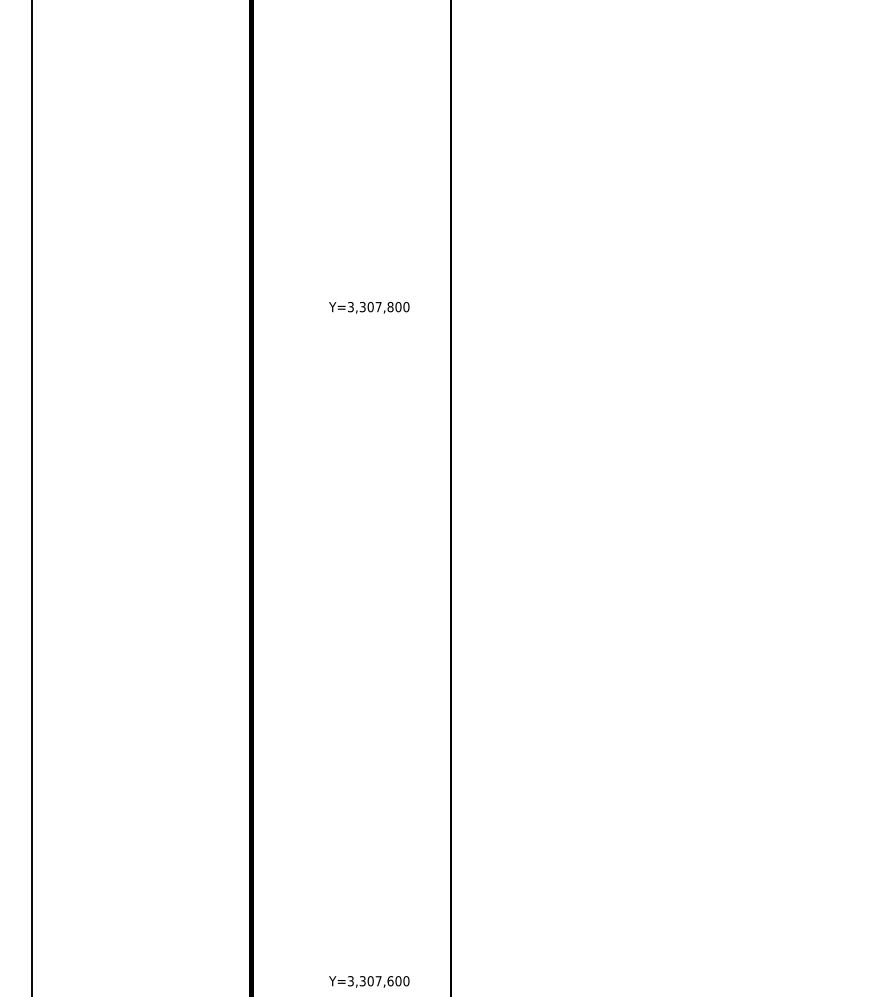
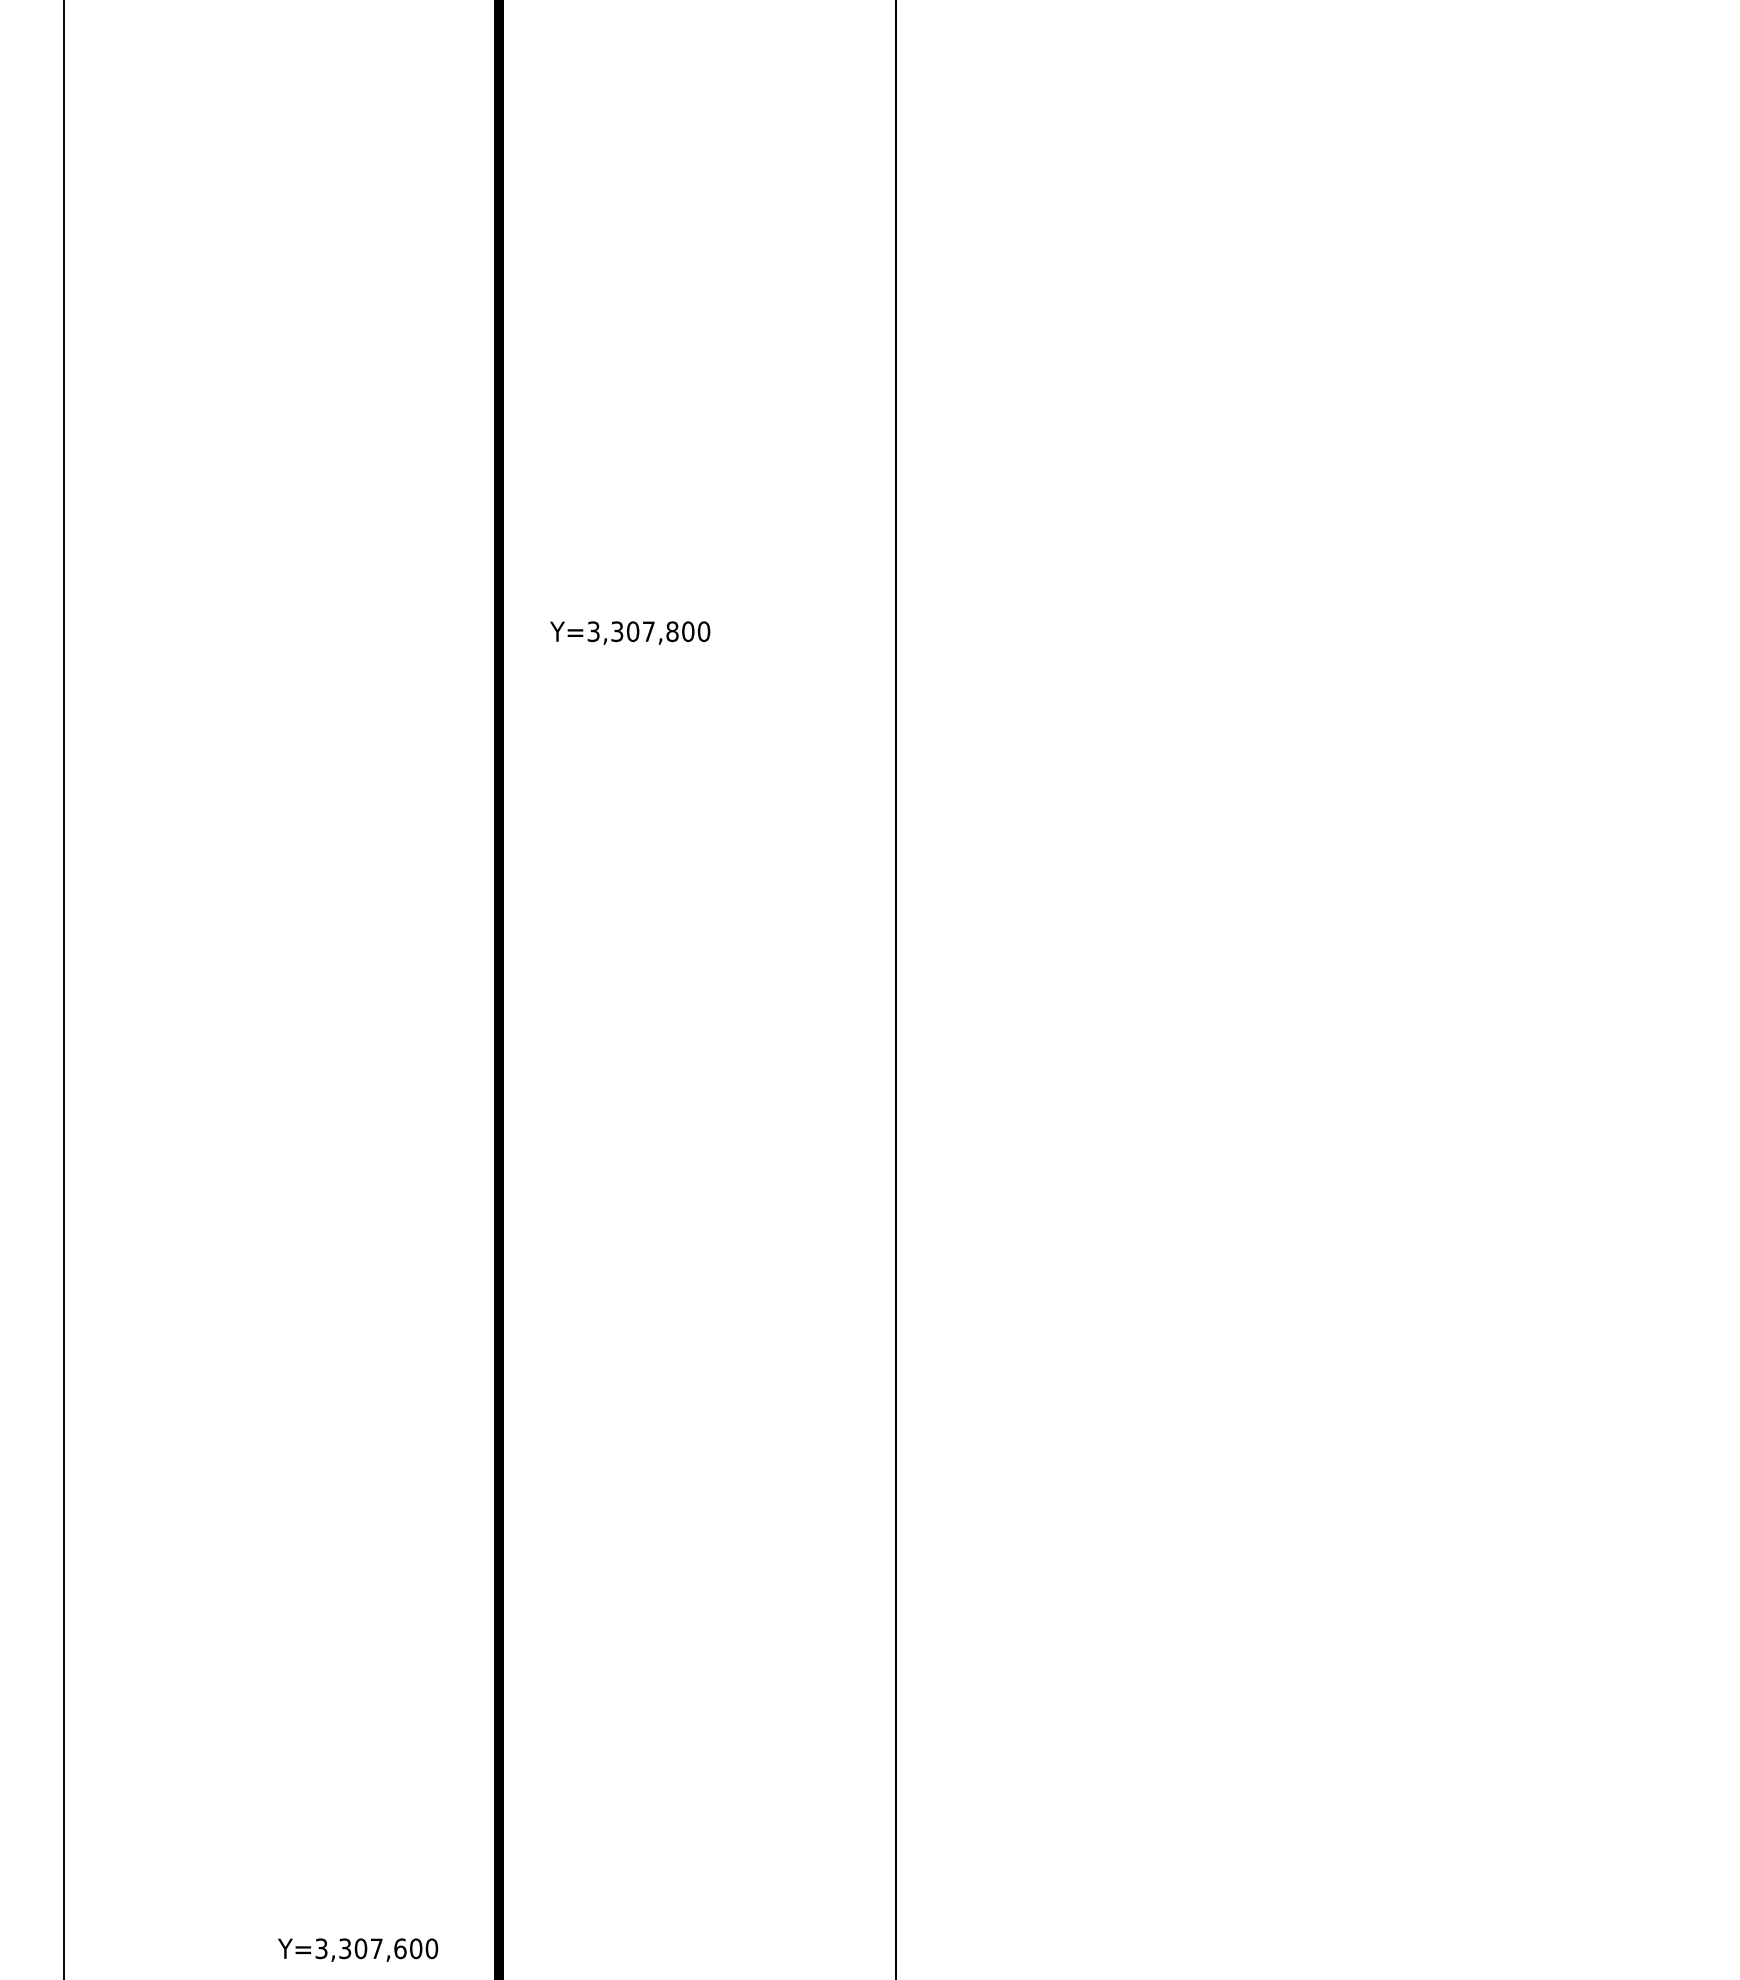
text: (369, 307) -> (630, 632), moved
text: (369, 981) -> (358, 1949), moved

